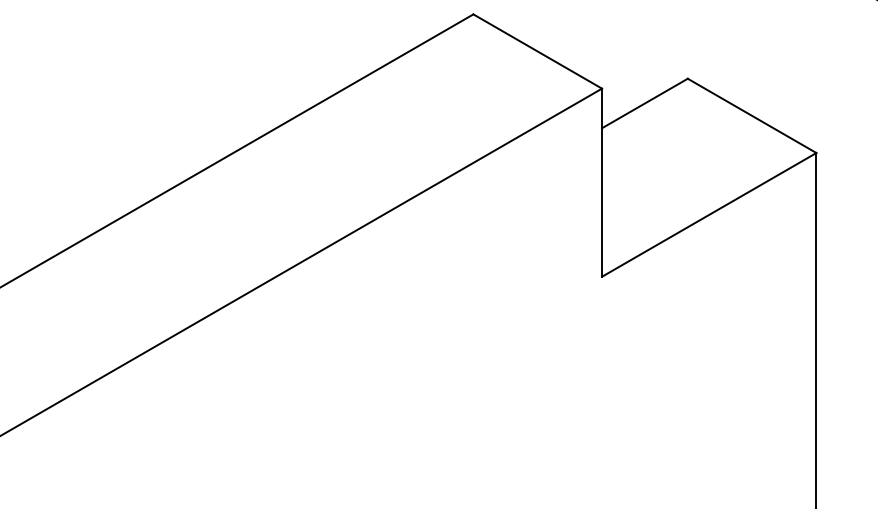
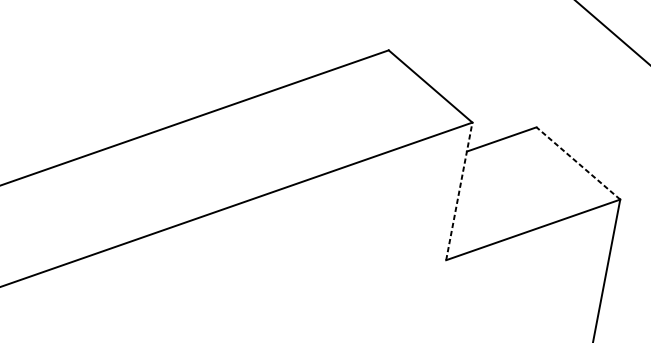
line: (751, 115) -> (578, 163), solid -> dashed
line: (602, 182) -> (459, 191), solid -> dashed

